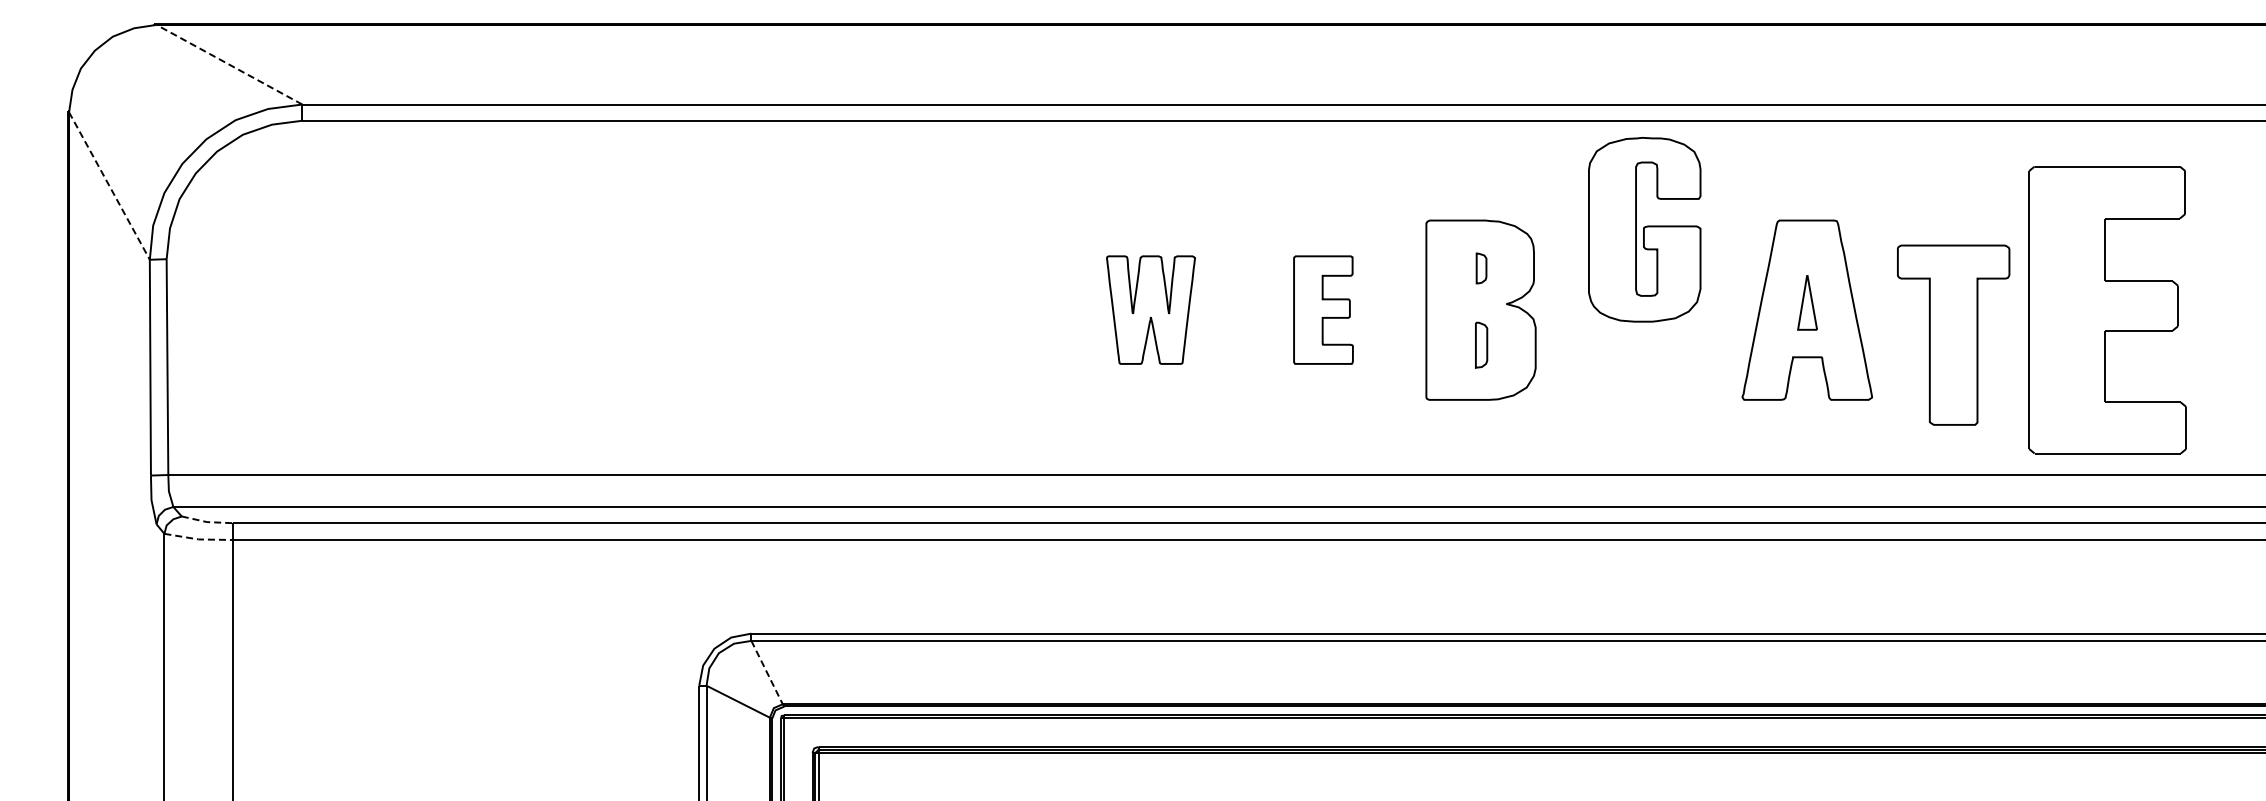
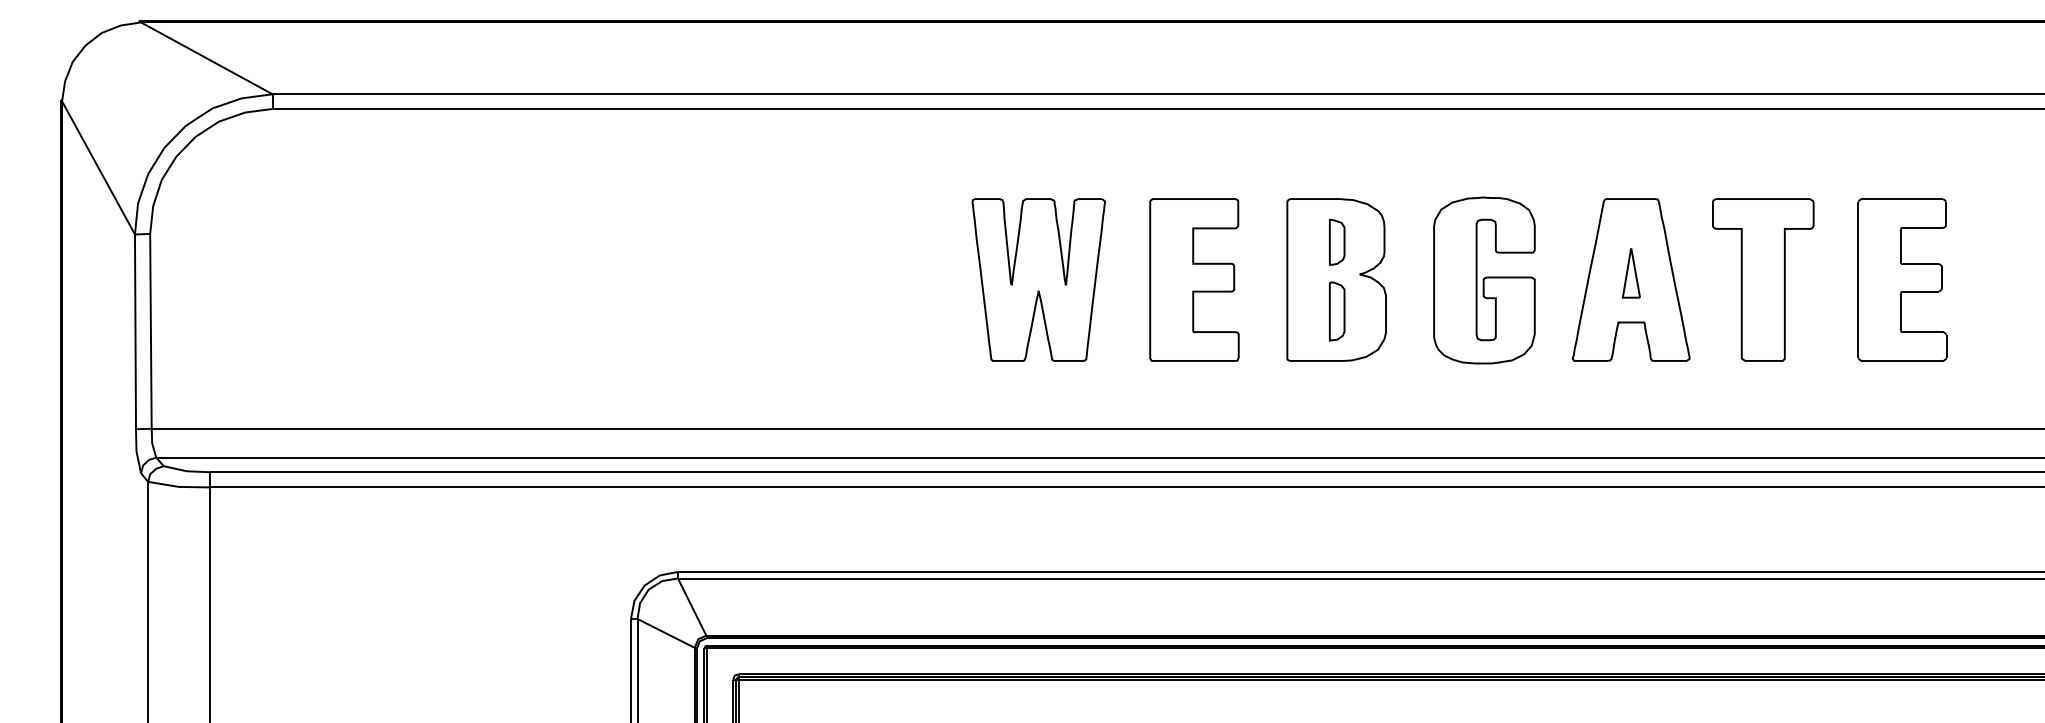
line: (229, 64) -> (206, 58), dashed -> solid
line: (109, 186) -> (98, 168), dashed -> solid
part: (1644, 229) -> (1484, 280), moved
part: (1481, 268) -> (1337, 242), size x1.67
part: (1150, 309) -> (1038, 279), size x1.67
part: (1323, 309) -> (1194, 279), size x1.67
part: (2107, 310) -> (1902, 280), size x0.62
part: (1953, 334) -> (1763, 279), moved
part: (1481, 345) -> (1337, 311), size x1.43
line: (207, 522) -> (187, 471), dashed -> solid
line: (198, 539) -> (178, 486), dashed -> solid
line: (767, 673) -> (692, 607), dashed -> solid

